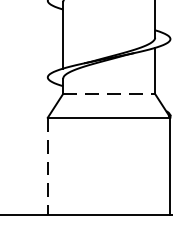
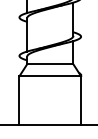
line: (109, 94) -> (50, 64), dashed -> solid
line: (47, 166) -> (19, 100), dashed -> solid

